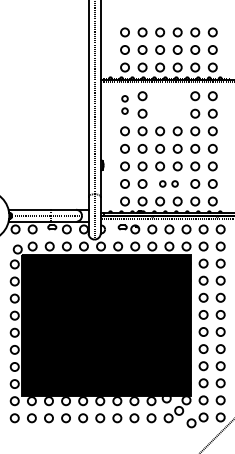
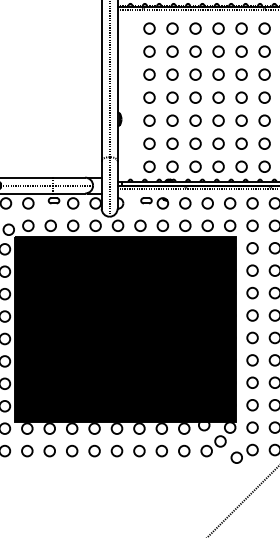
part: (163, 99) -> (199, 32), added
part: (124, 104) -> (148, 39), size x1.43
part: (168, 183) -> (206, 143), size x1.43

